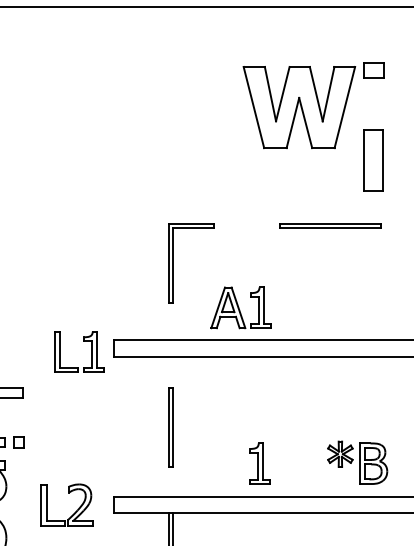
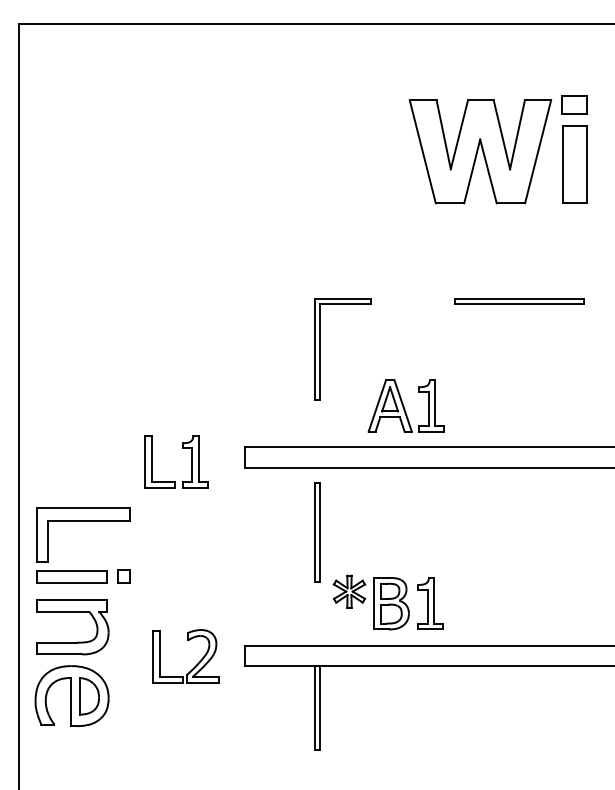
part: (373, 160) -> (574, 164), moved
part: (84, 341) -> (182, 448), moved
part: (170, 427) -> (317, 532), moved
part: (356, 462) -> (370, 602), moved

